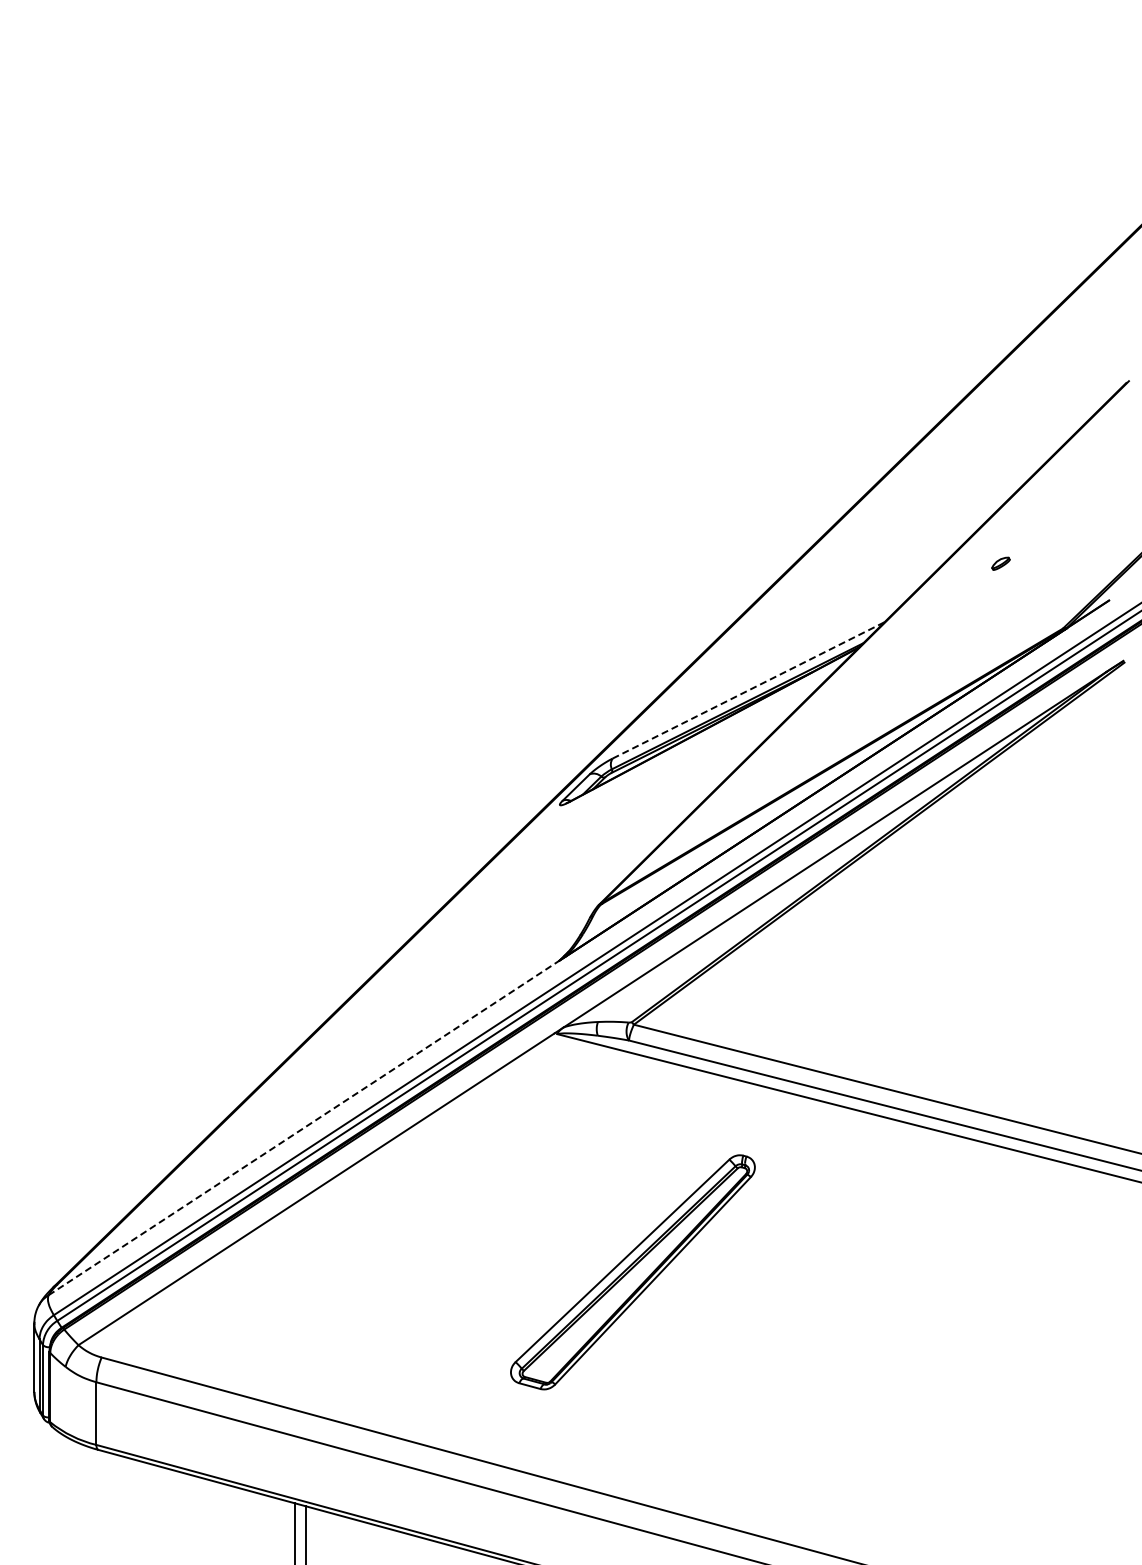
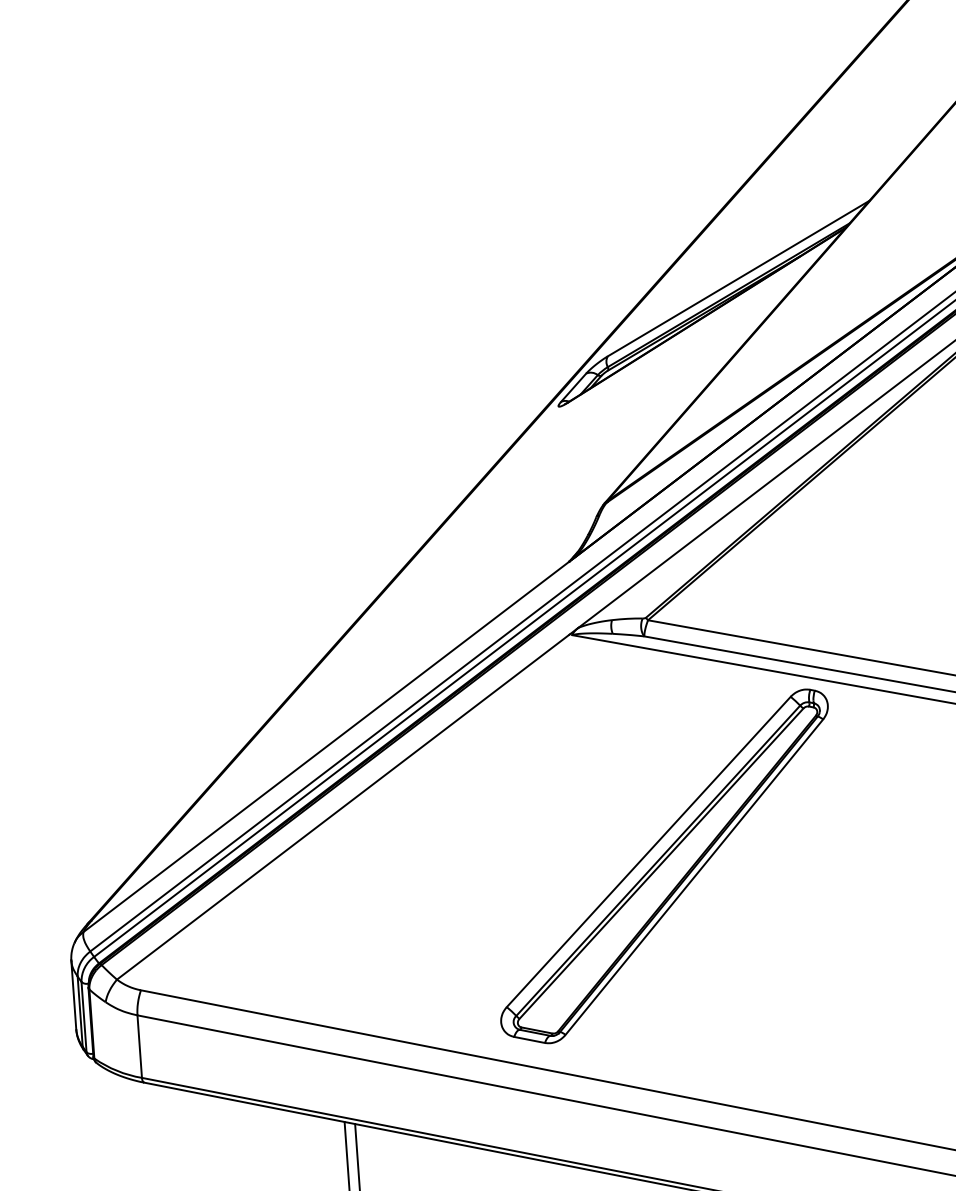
line: (749, 690) -> (739, 278), dashed -> solid
line: (304, 1127) -> (326, 746), dashed -> solid
part: (632, 1272) -> (664, 867), size x1.43

